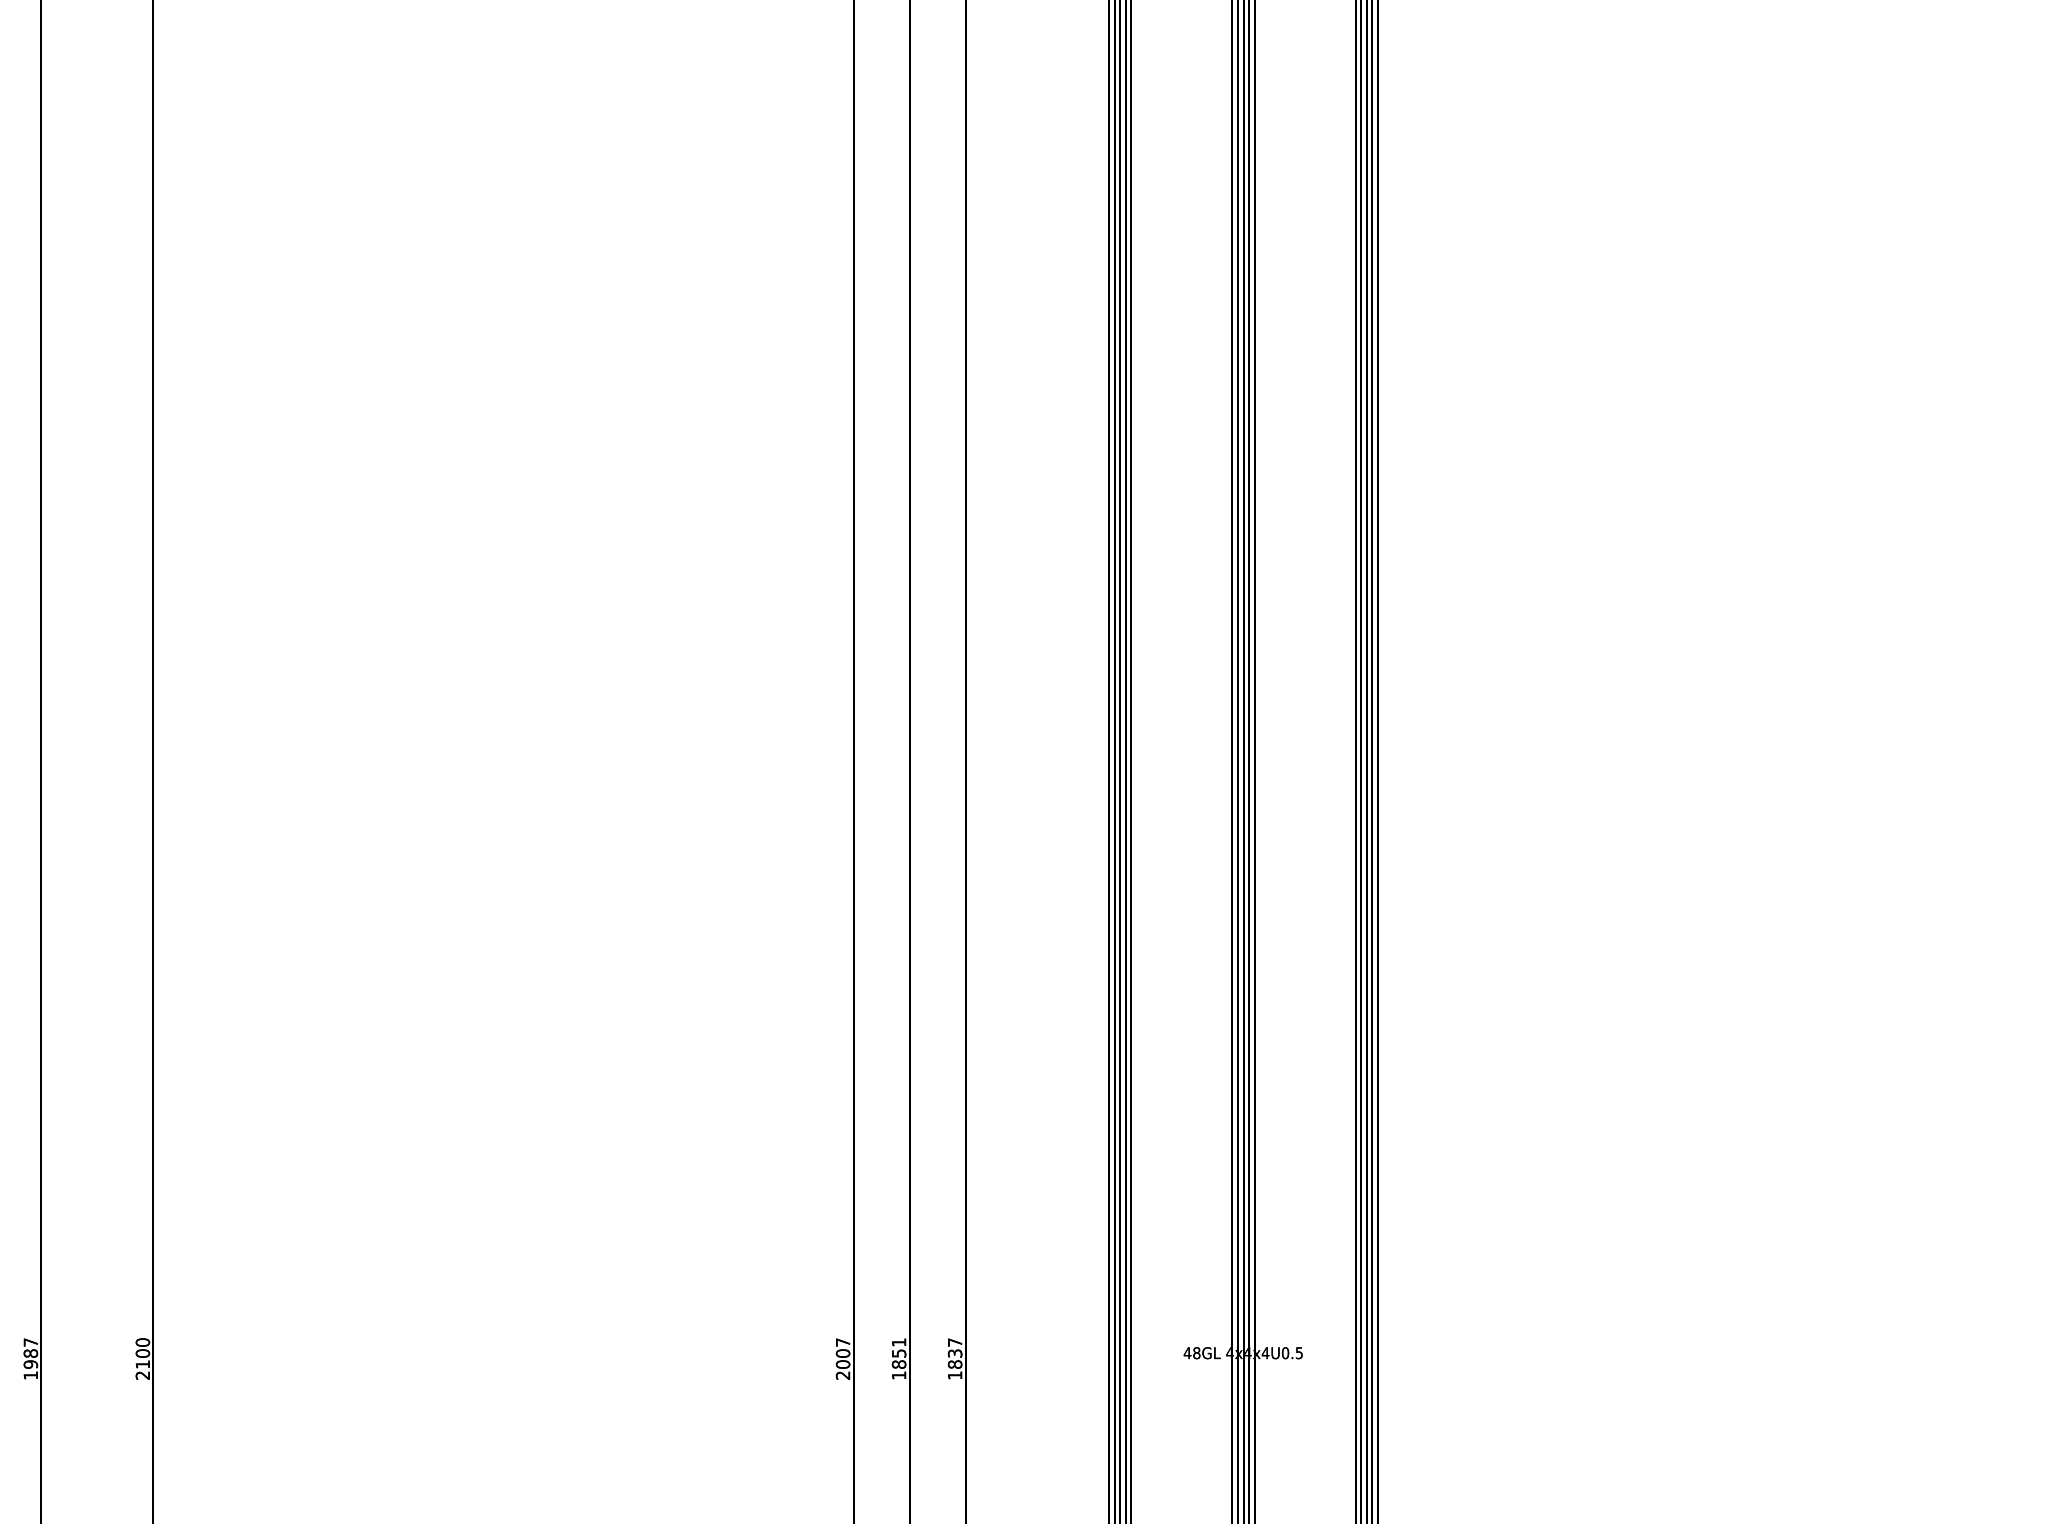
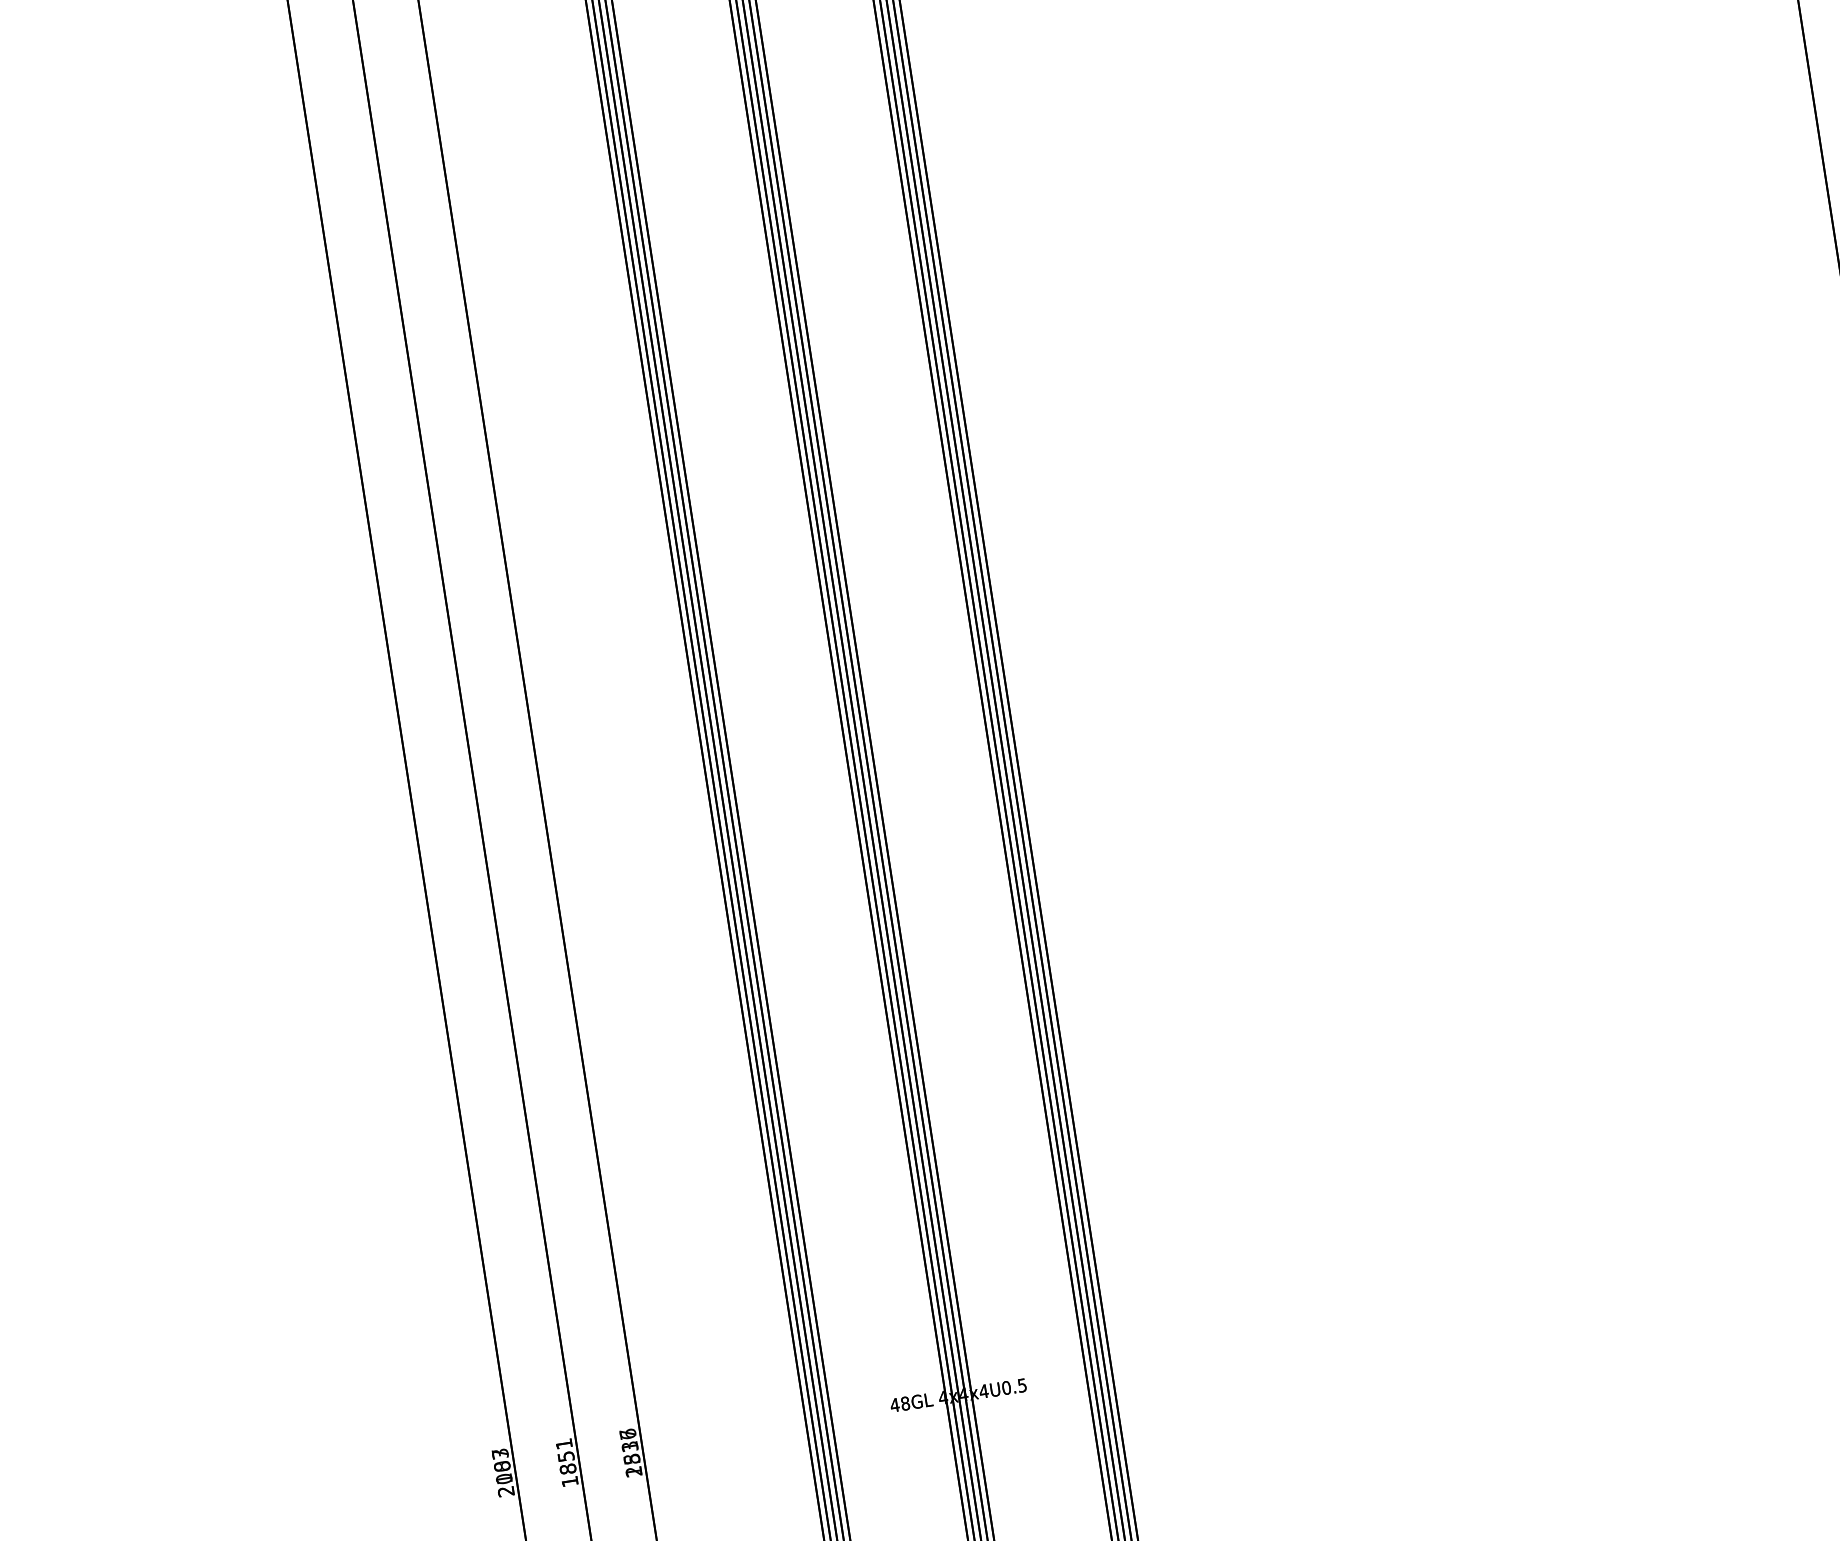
text: (842, 1353) -> (501, 1466), 2007 -> 2183
text: (955, 1358) -> (631, 1452), 1837 -> 2516

